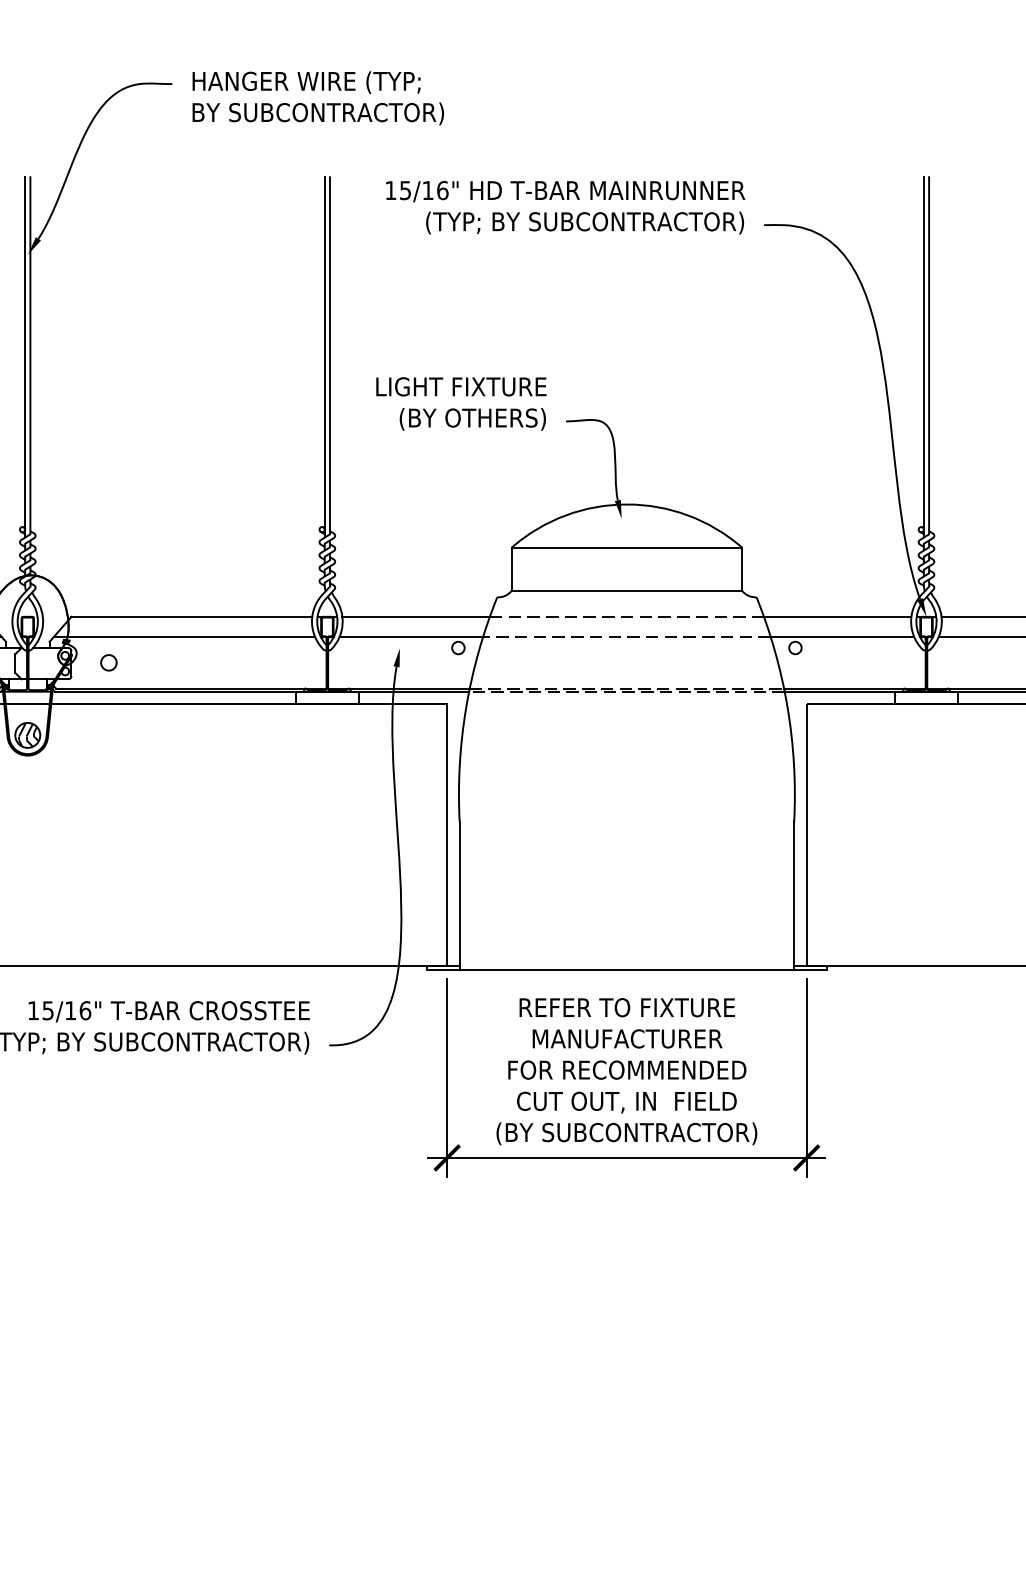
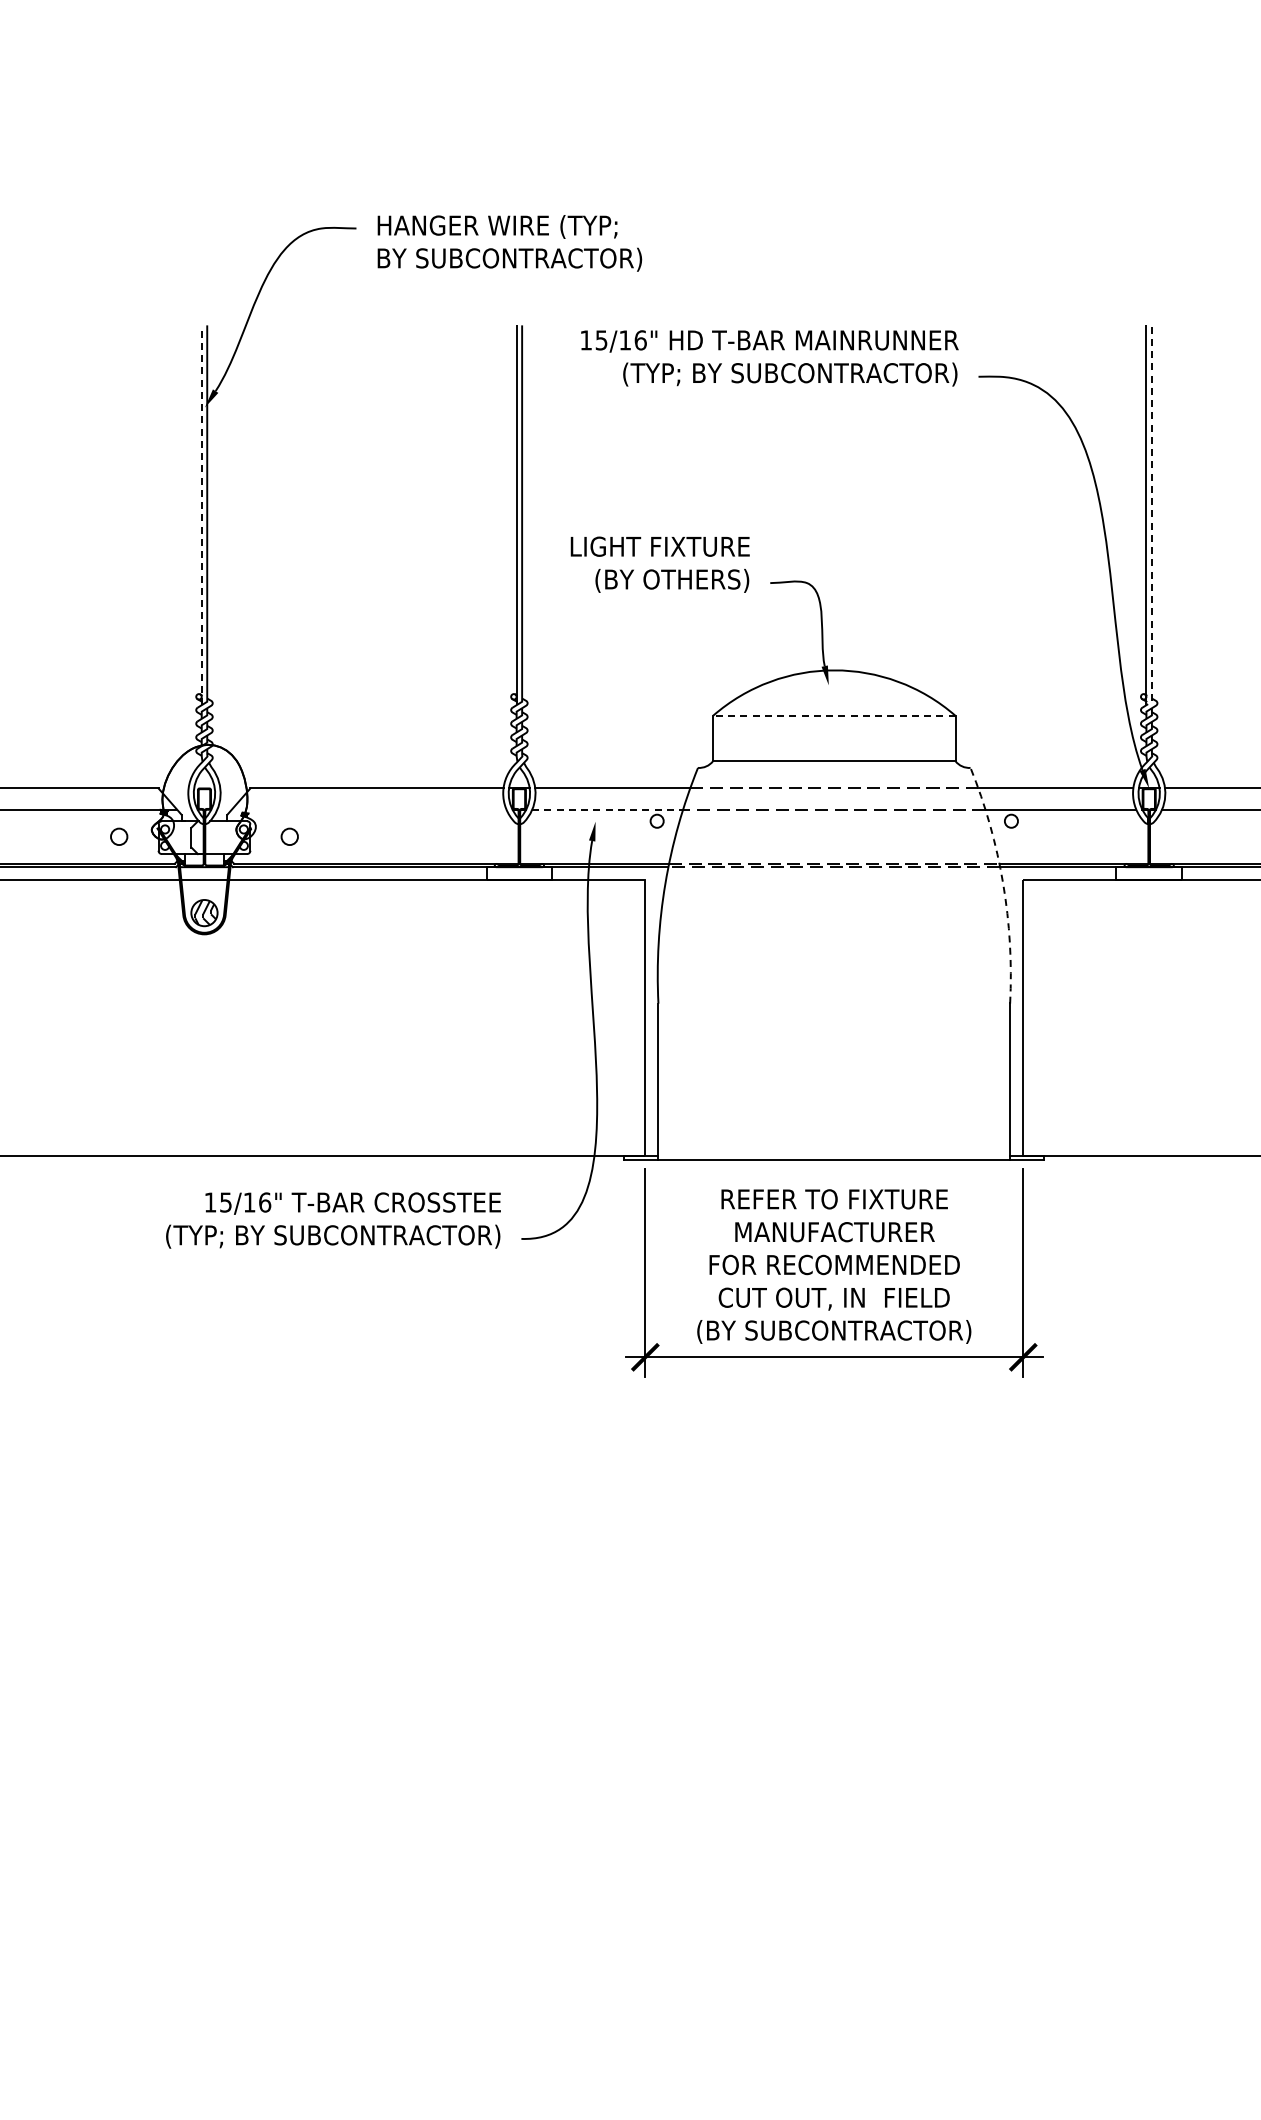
line: (24, 357) -> (201, 515), solid -> dashed
line: (928, 361) -> (1151, 520), solid -> dashed
line: (626, 547) -> (833, 715), solid -> dashed
line: (183, 636) -> (368, 809), removed
line: (412, 636) -> (608, 809), solid -> dashed
arc: (787, 707) -> (1003, 883), solid -> dashed

